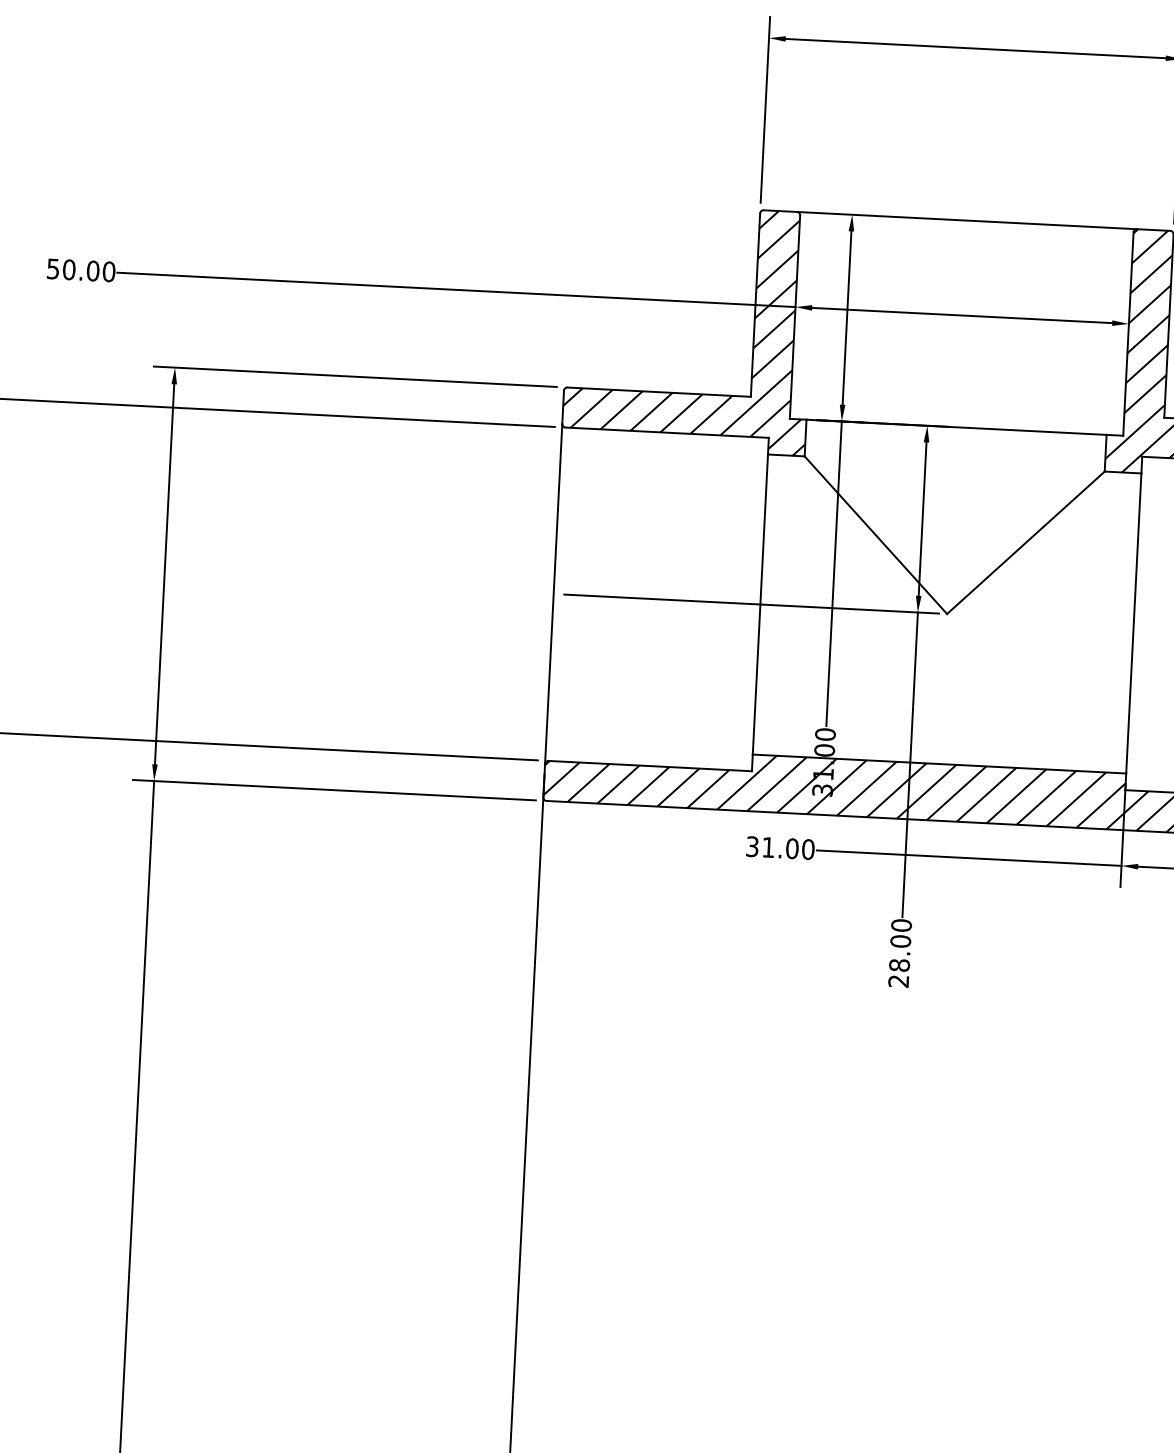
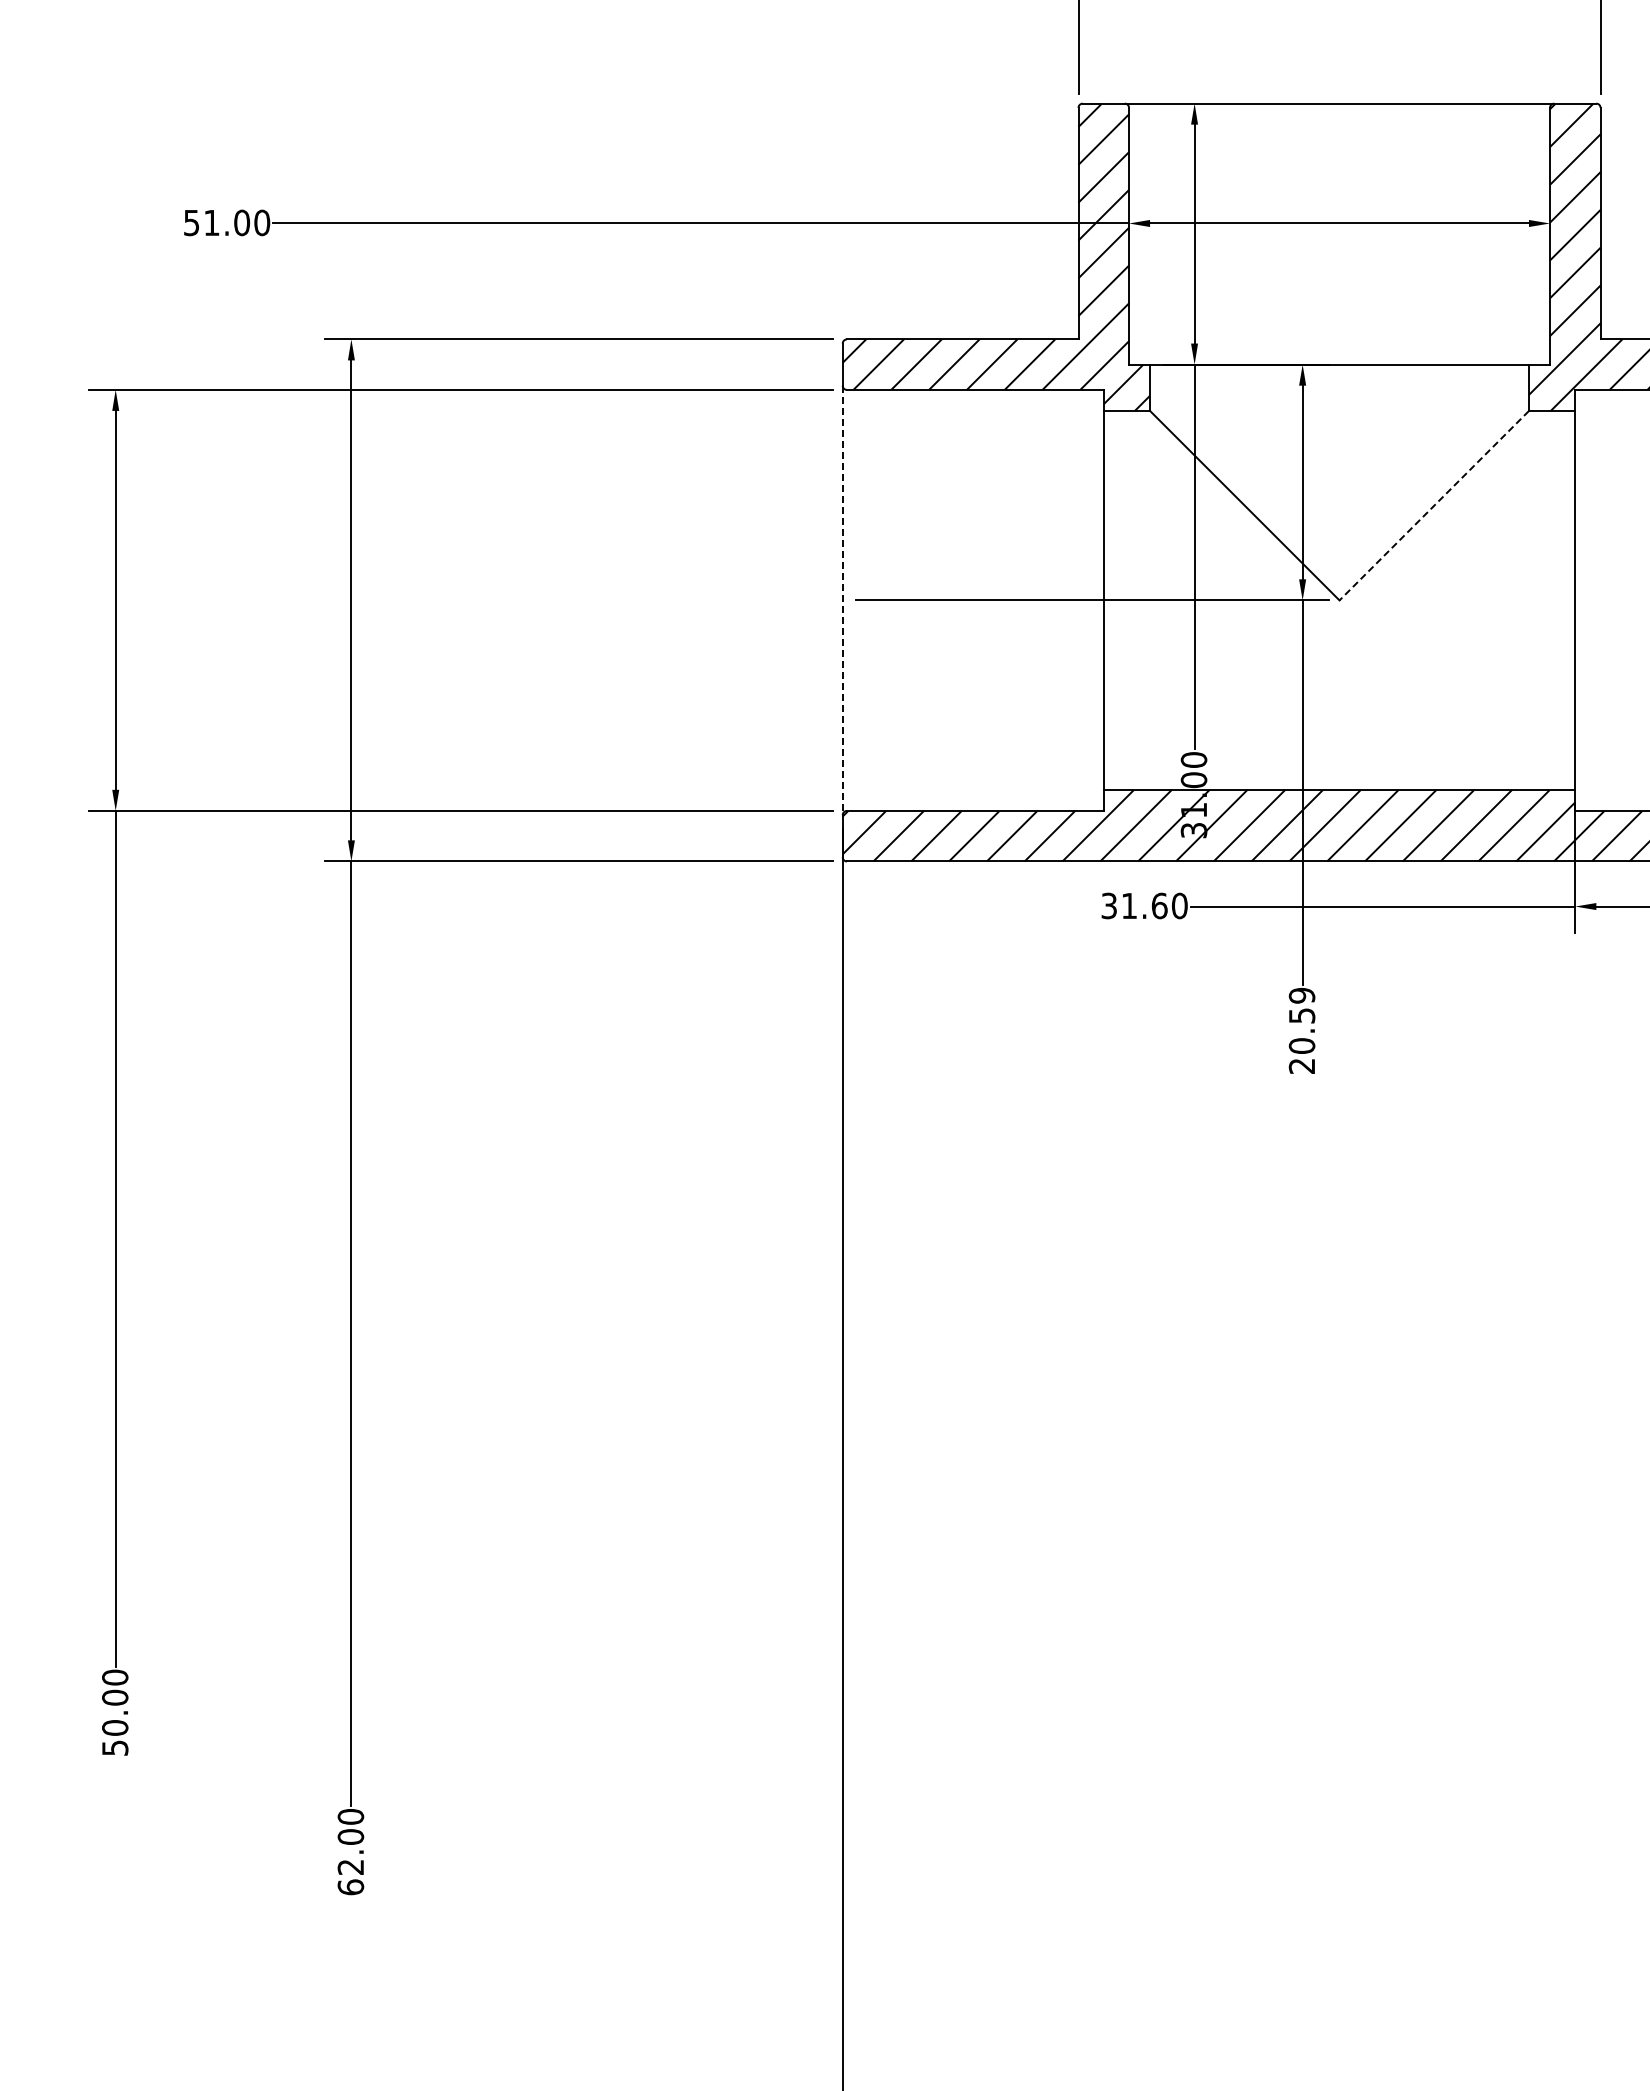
text: (68, 269) -> (211, 222), 50.00 -> 51.00
line: (1026, 542) -> (1434, 505), solid -> dashed
line: (553, 594) -> (842, 600), solid -> dashed
text: (792, 848) -> (1159, 905), 31.00 -> 31.60
text: (900, 945) -> (1301, 1020), 28.00 -> 20.59

